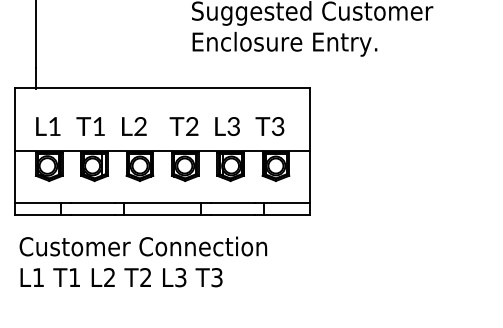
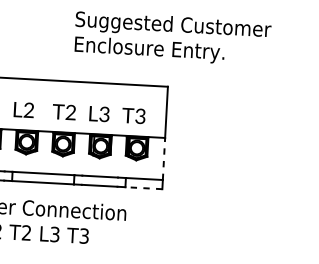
line: (309, 177) -> (163, 159), solid -> dashed
line: (287, 214) -> (144, 188), solid -> dashed

